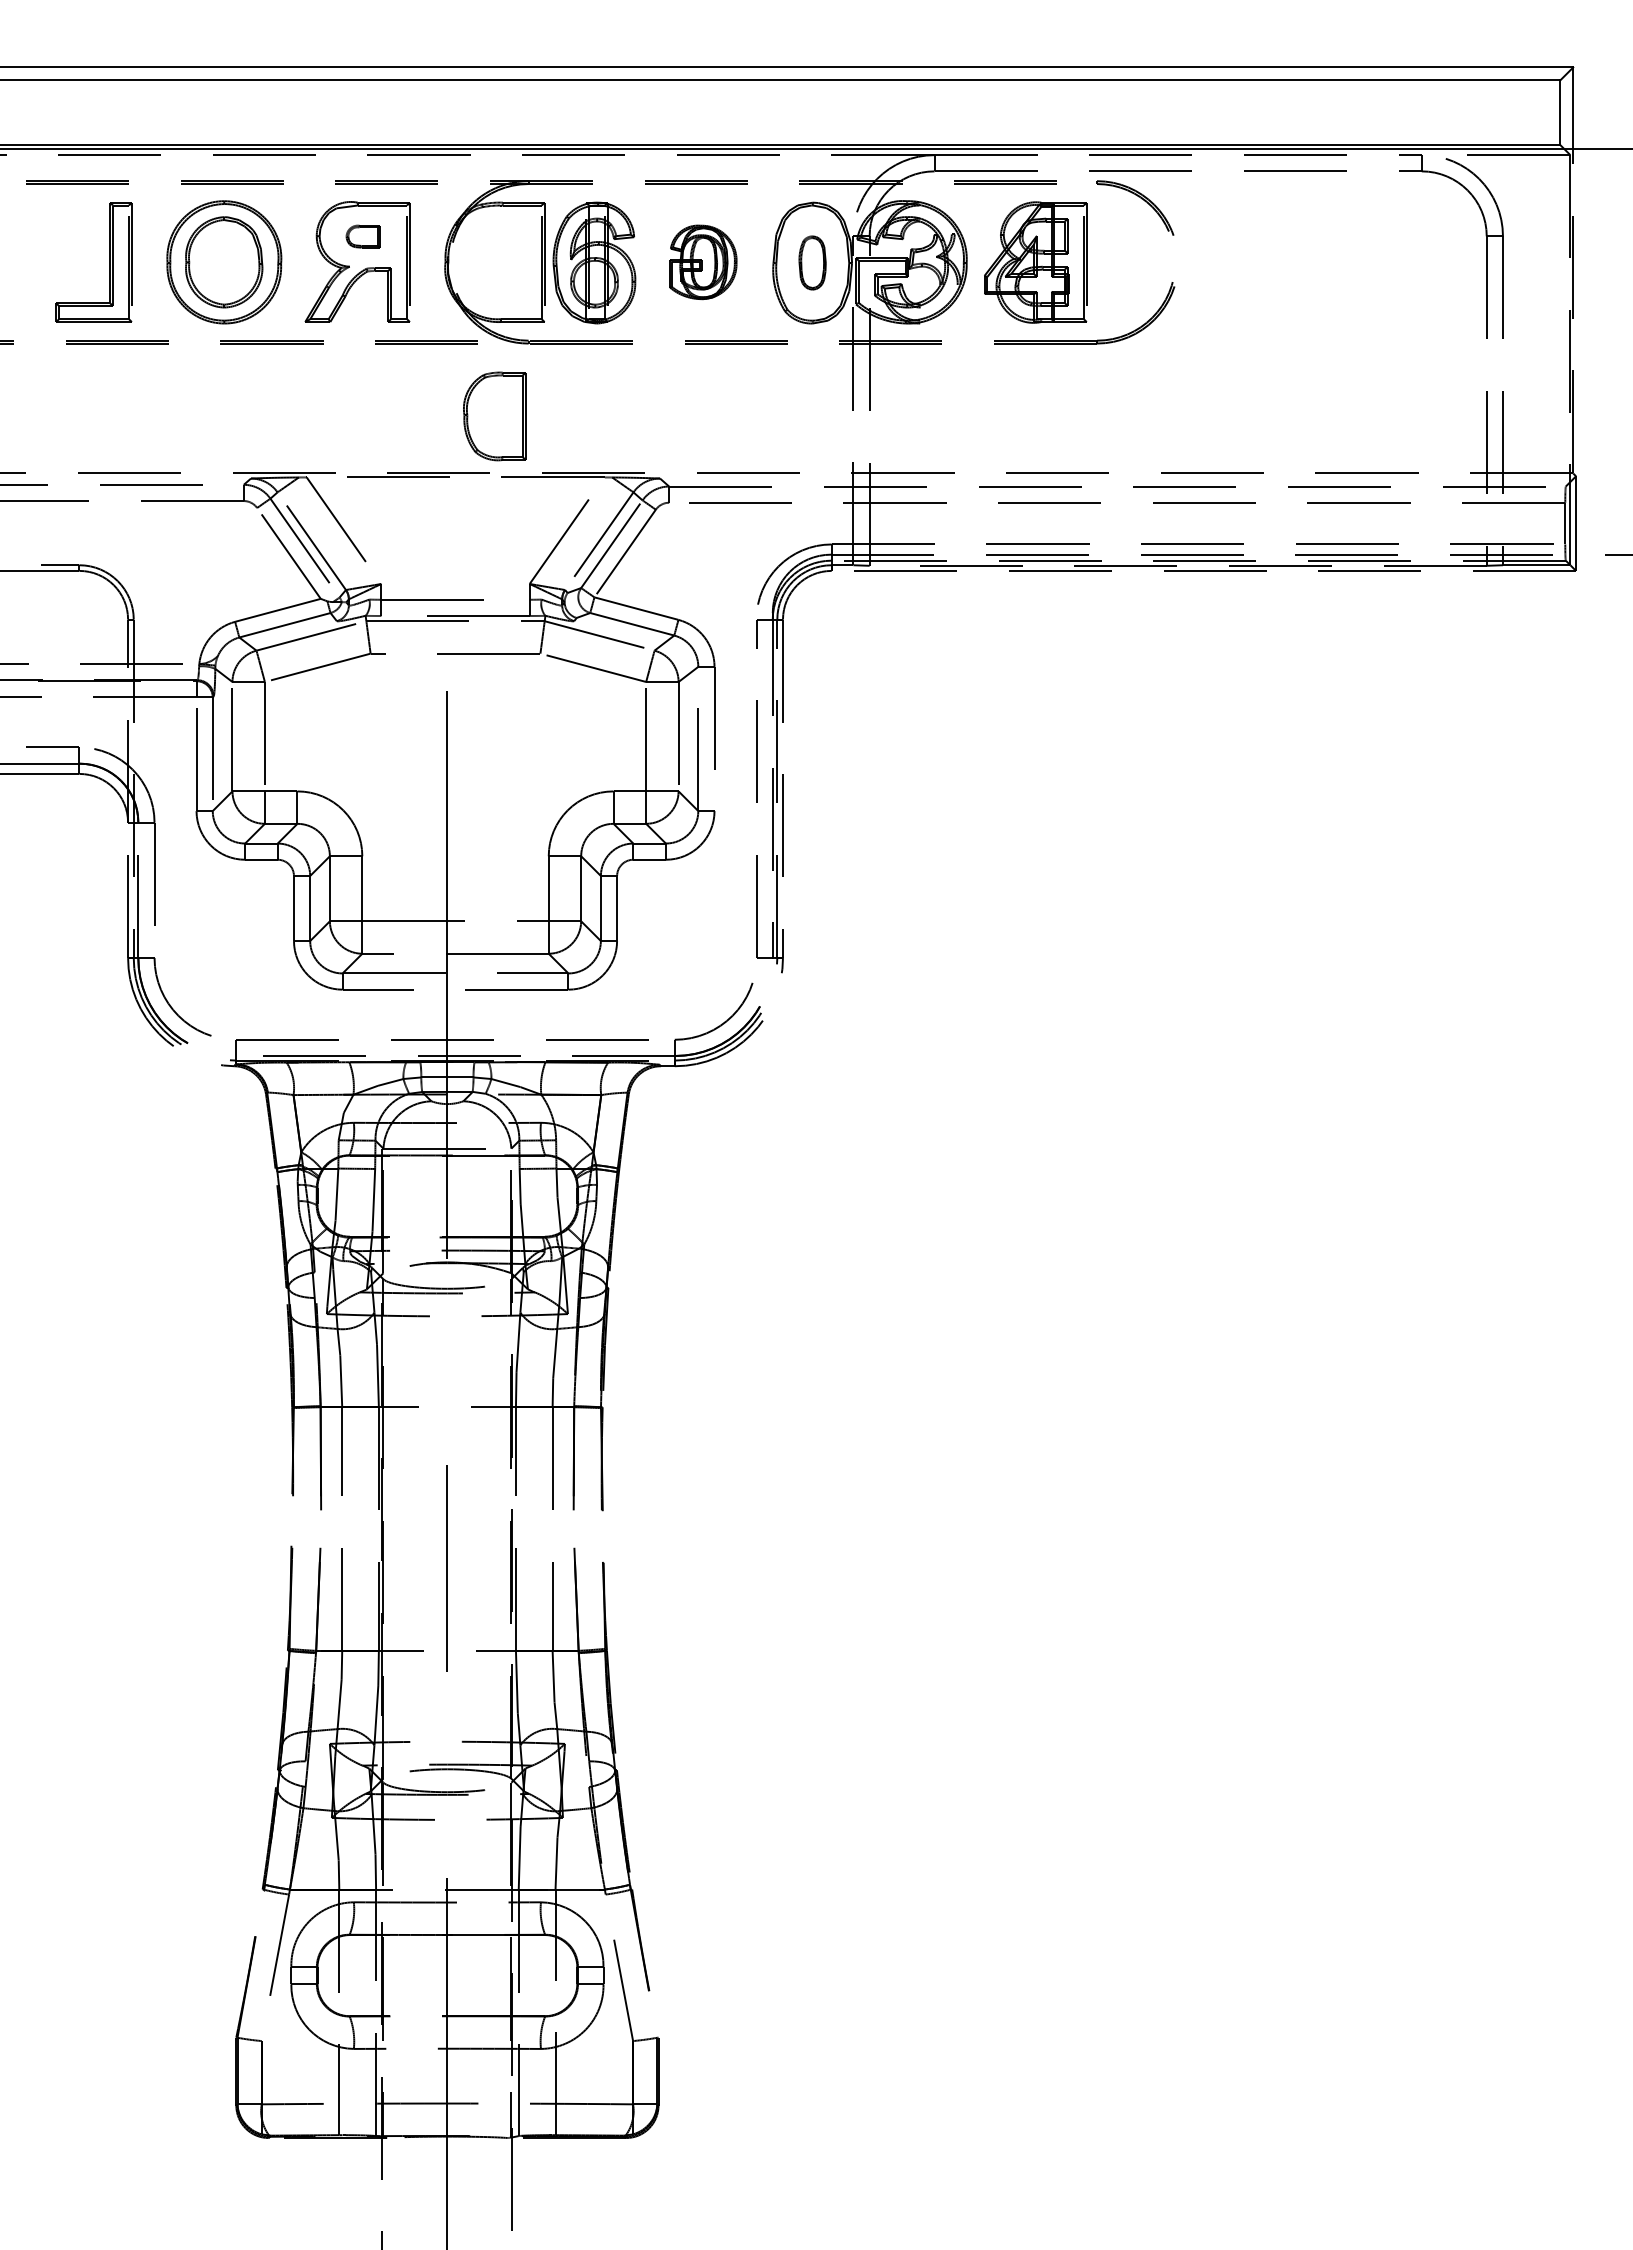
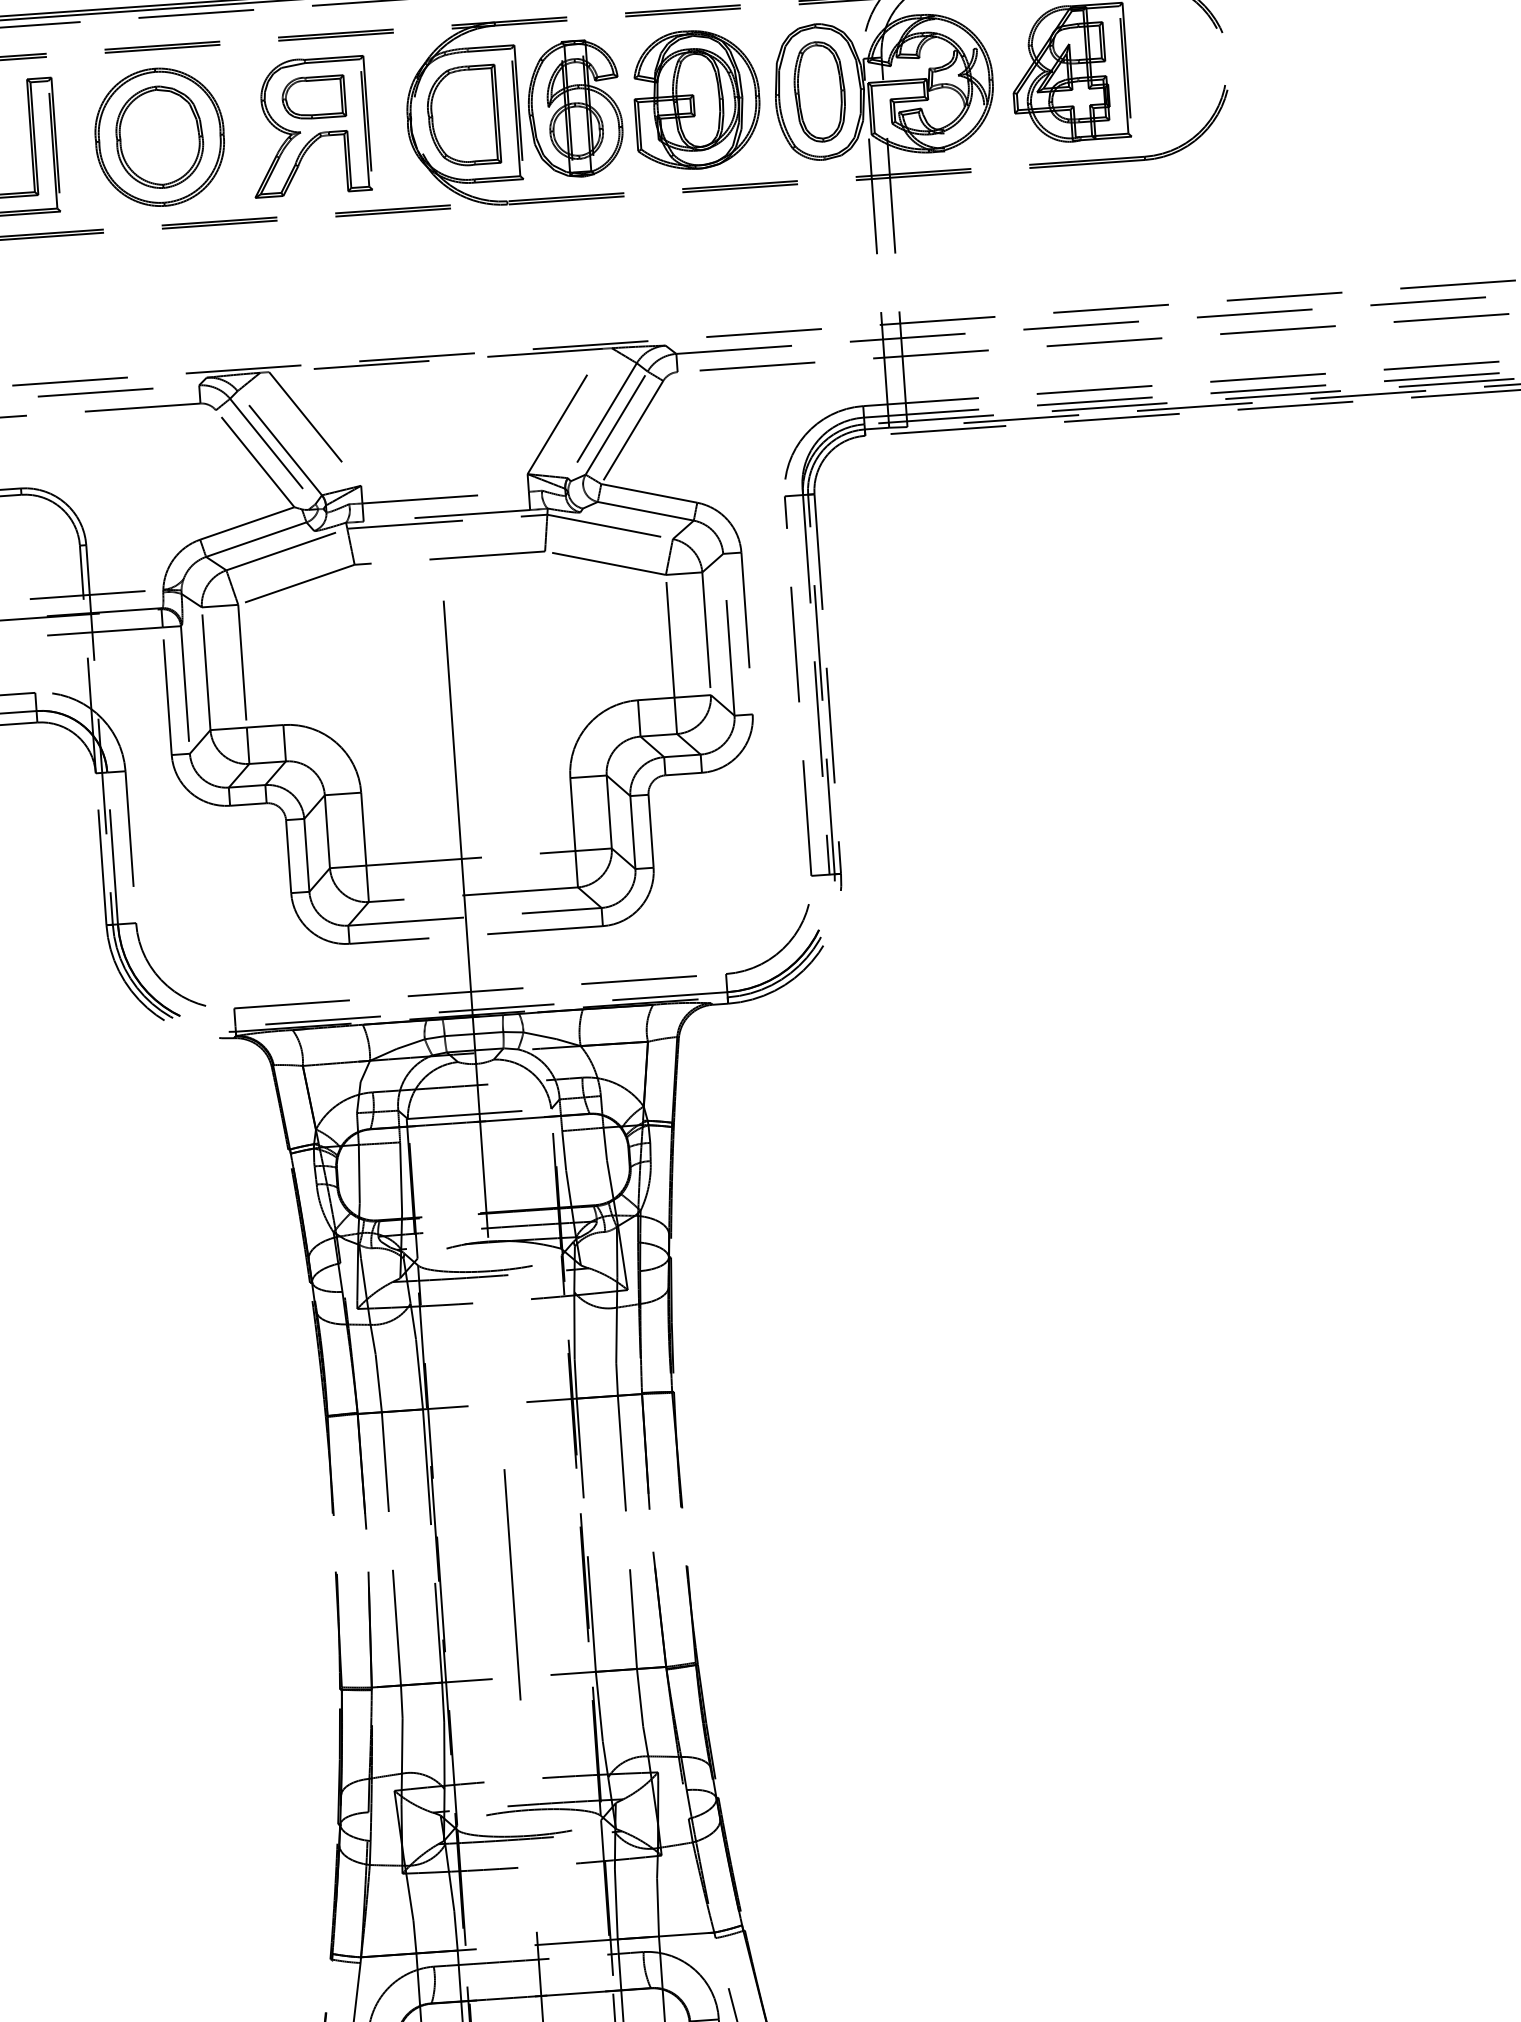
part: (362, 236) -> (312, 97), size x1.67
part: (703, 262) -> (697, 99), size x1.67
part: (812, 262) -> (819, 91), size x1.67
part: (494, 416) -> (462, 116), moved

